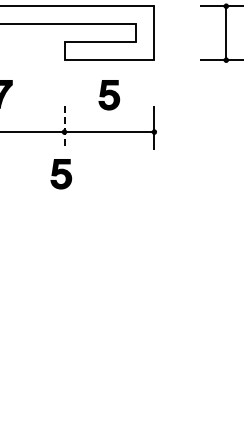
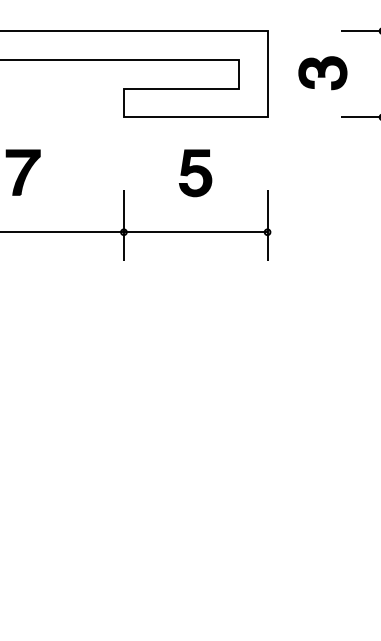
part: (188, 32) -> (322, 73), added
line: (64, 128) -> (123, 226), dashed -> solid
part: (61, 174) -> (119, 300), removed

